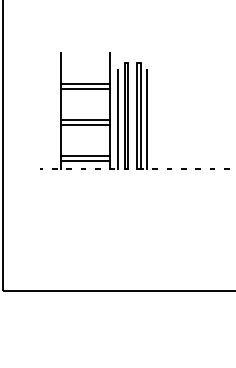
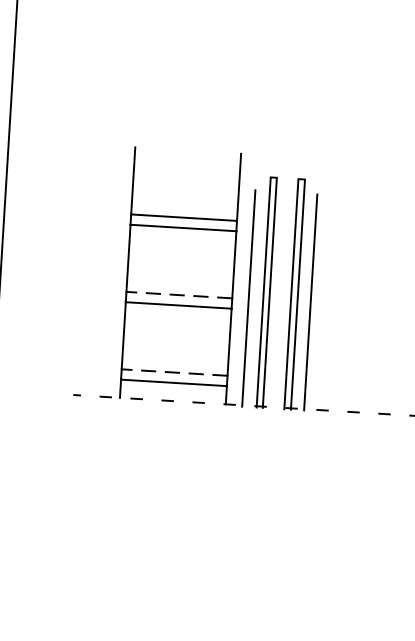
line: (85, 120) -> (178, 295), solid -> dashed
line: (85, 155) -> (173, 371), solid -> dashed

